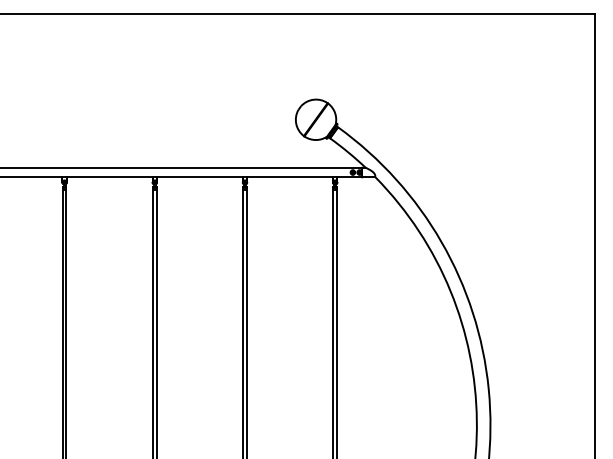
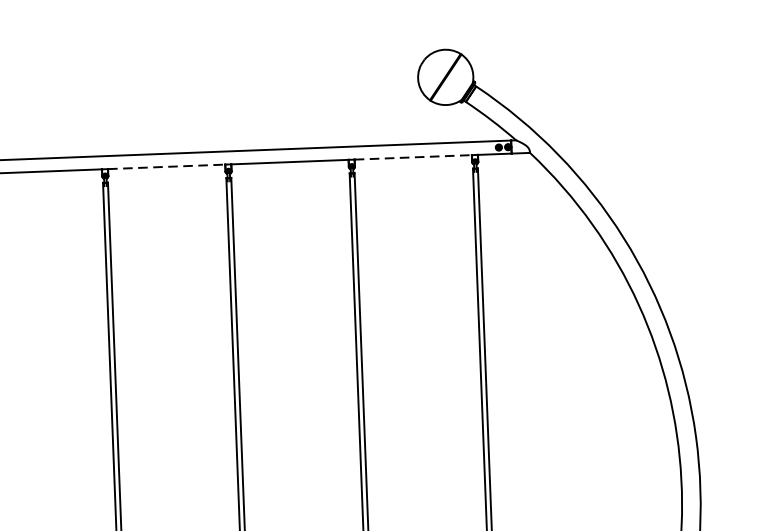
line: (109, 177) -> (166, 167), solid -> dashed
line: (290, 177) -> (413, 157), solid -> dashed

